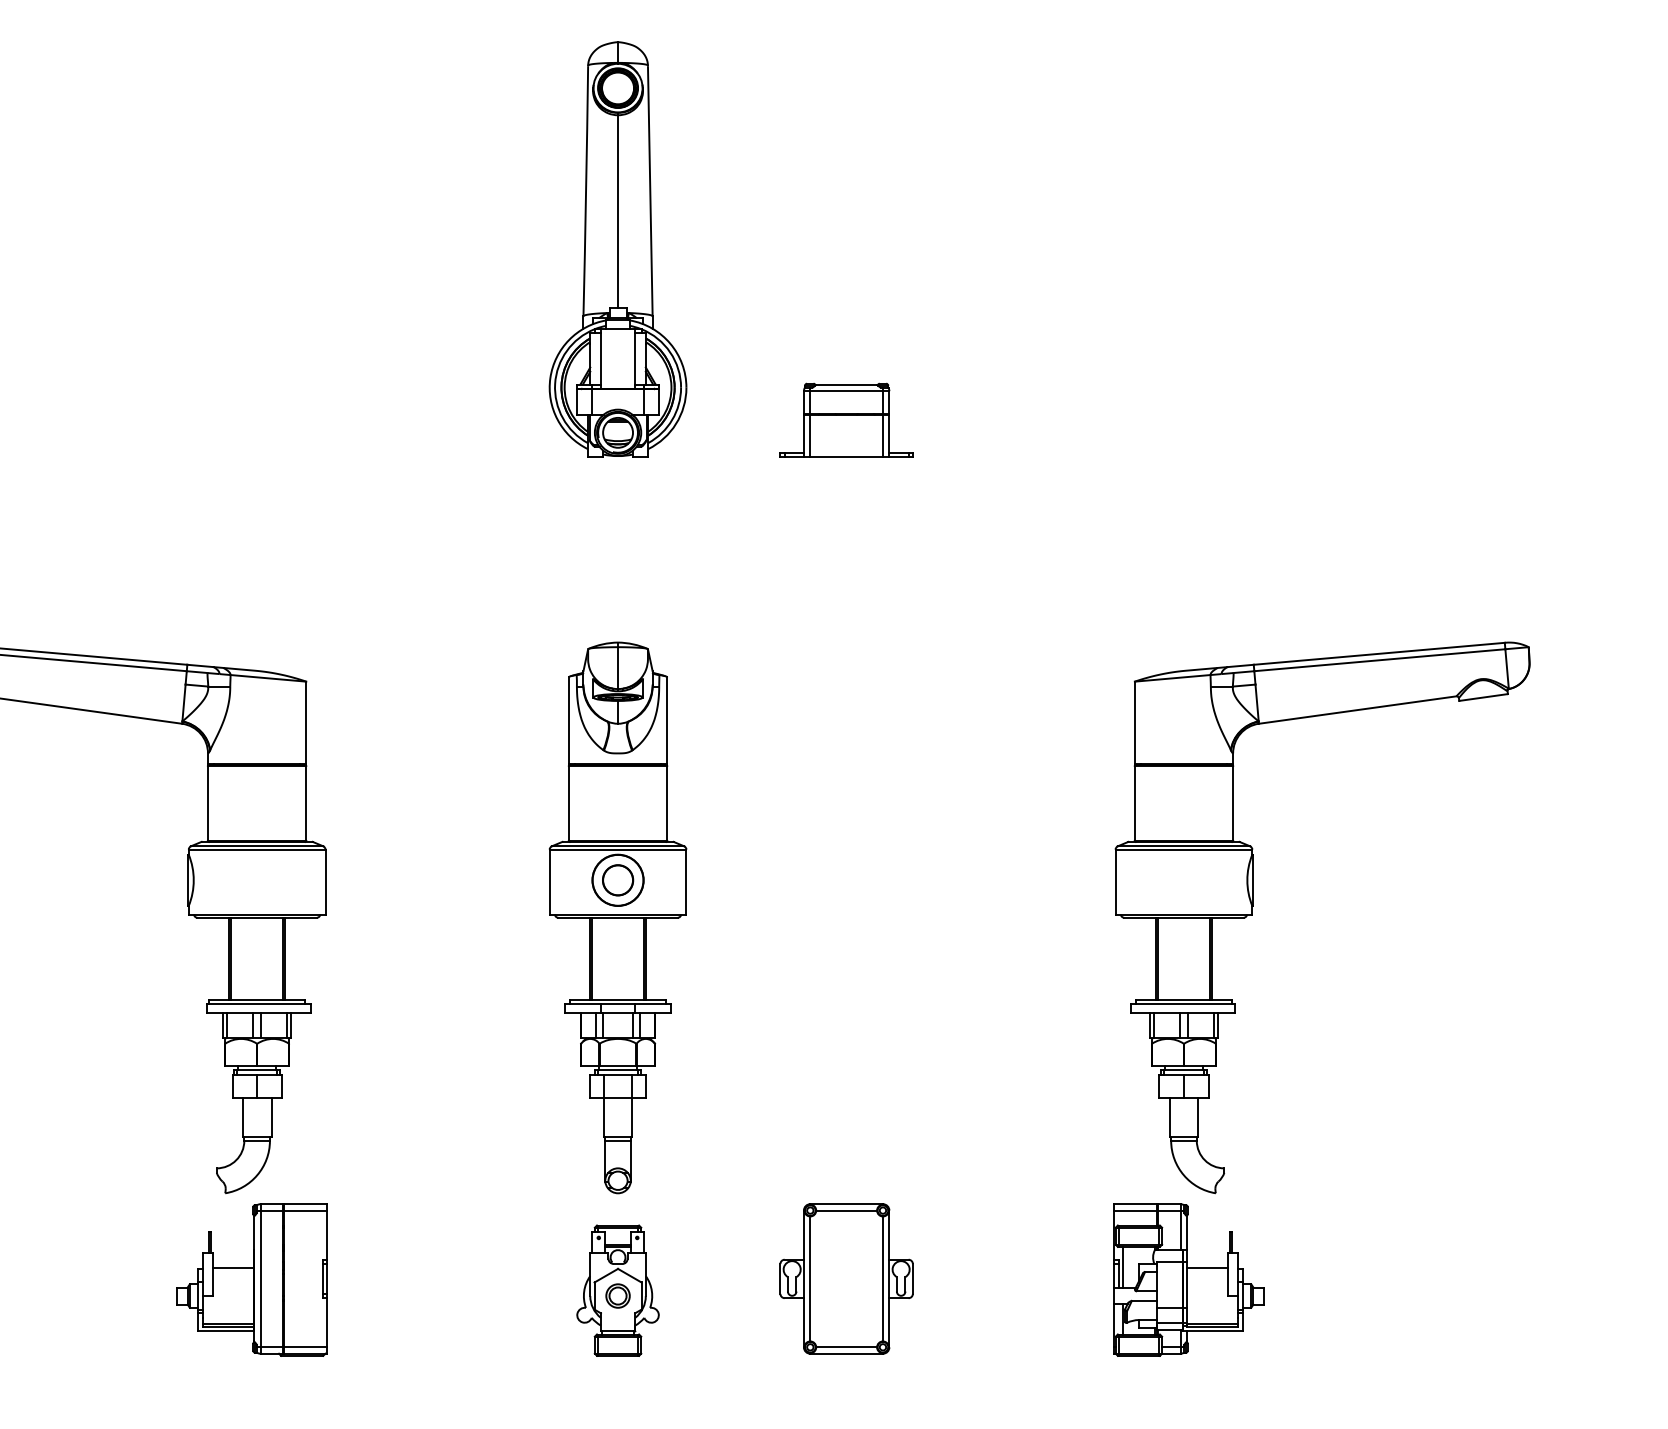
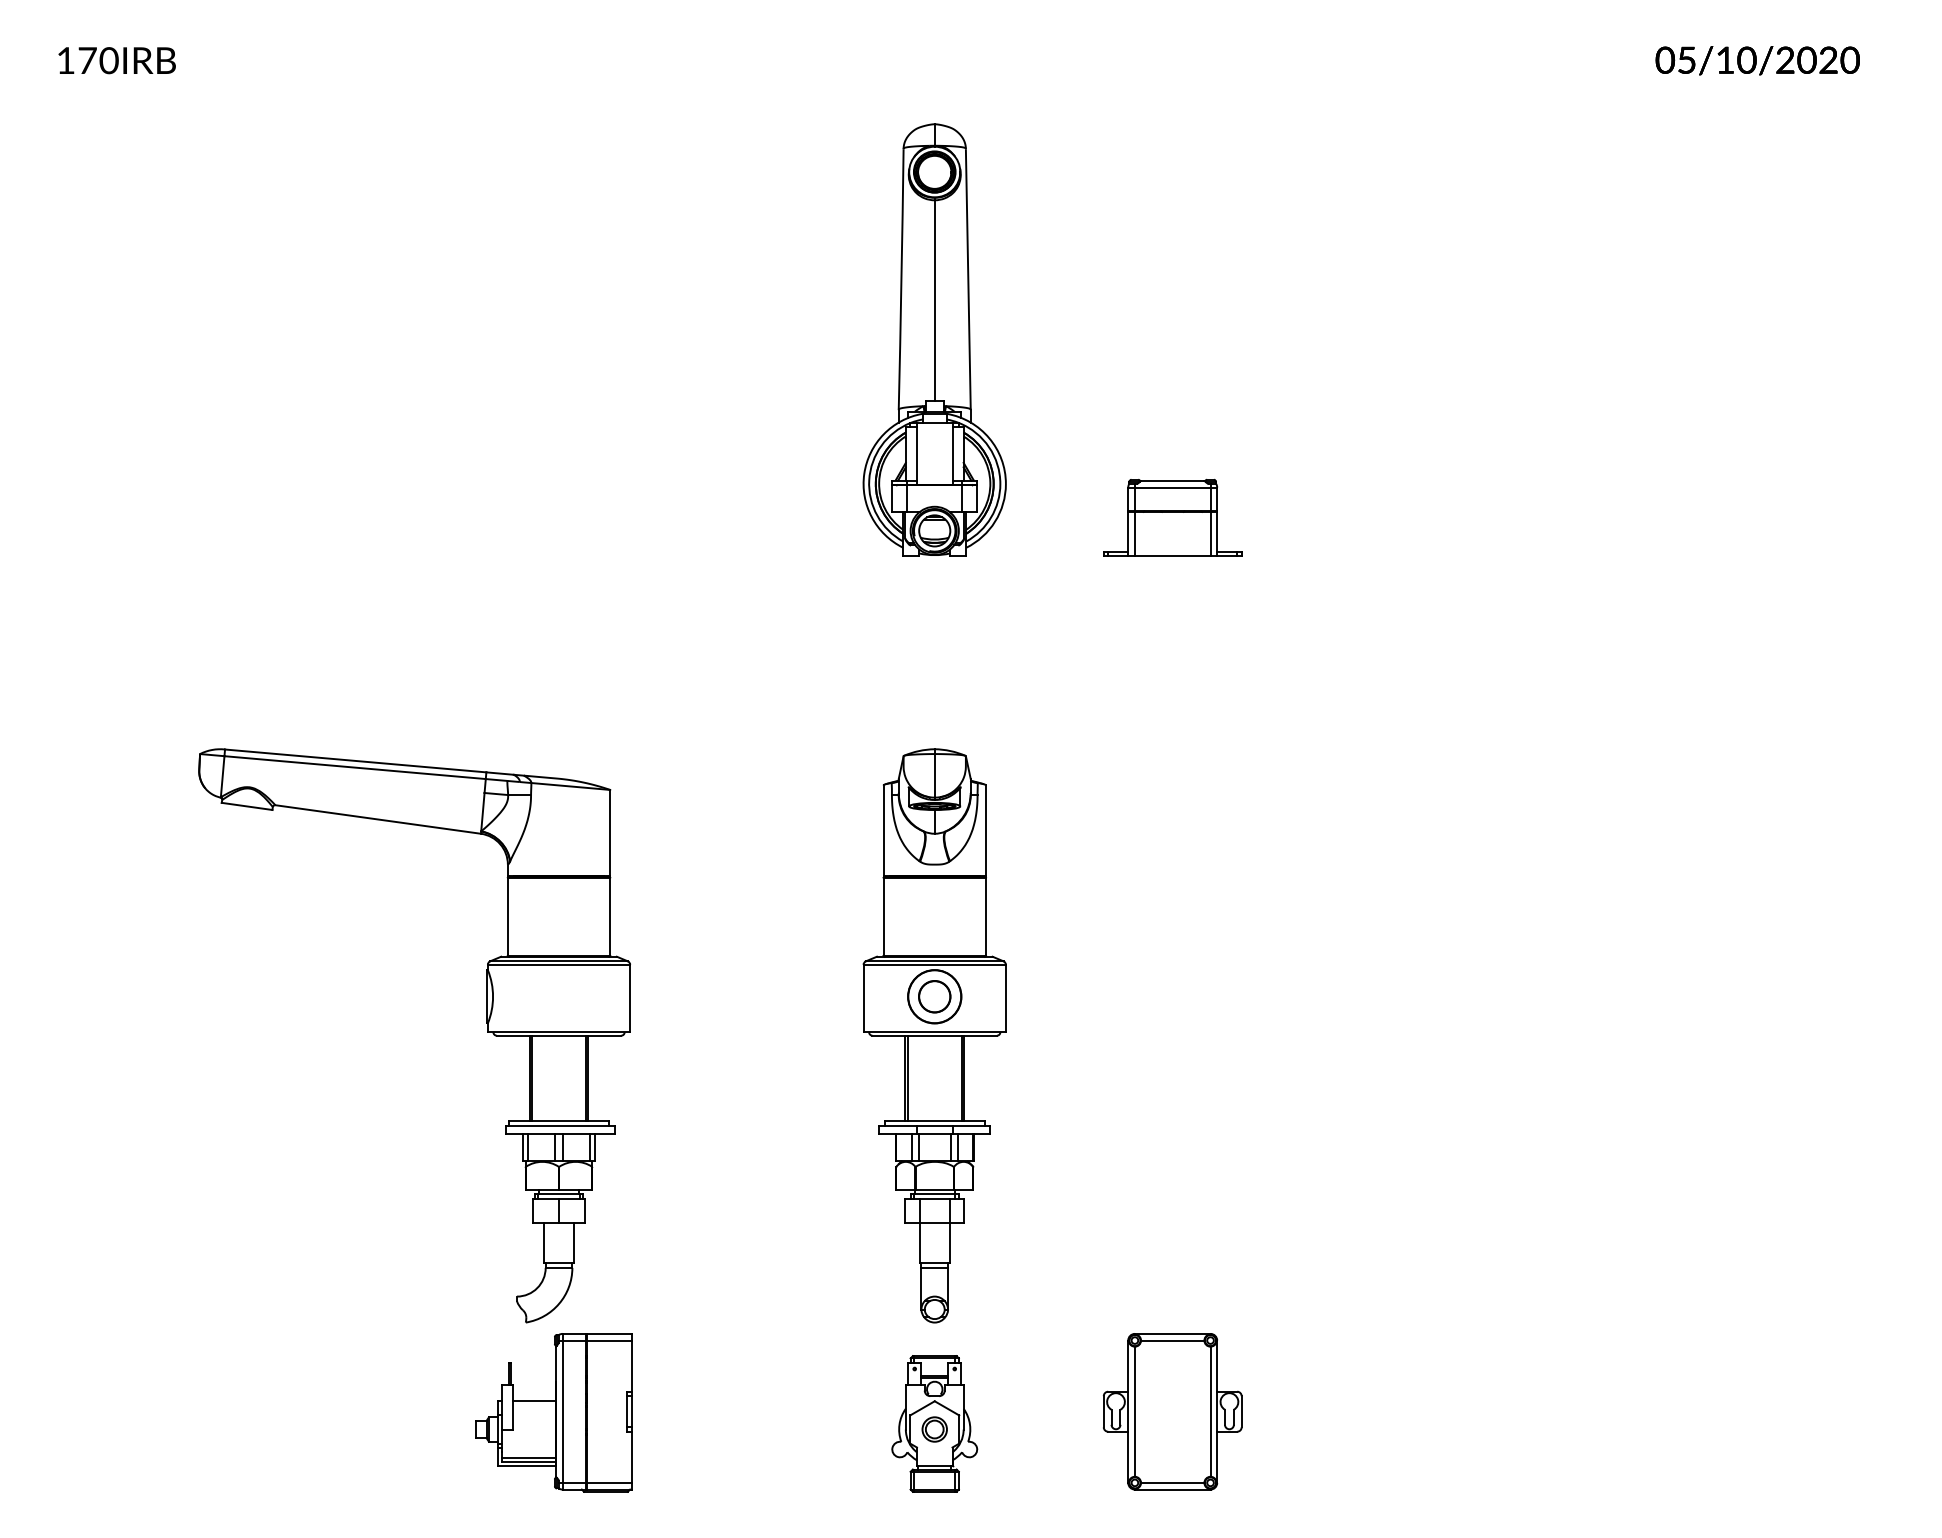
part: (1235, 1004) -> (1577, 1125), removed

